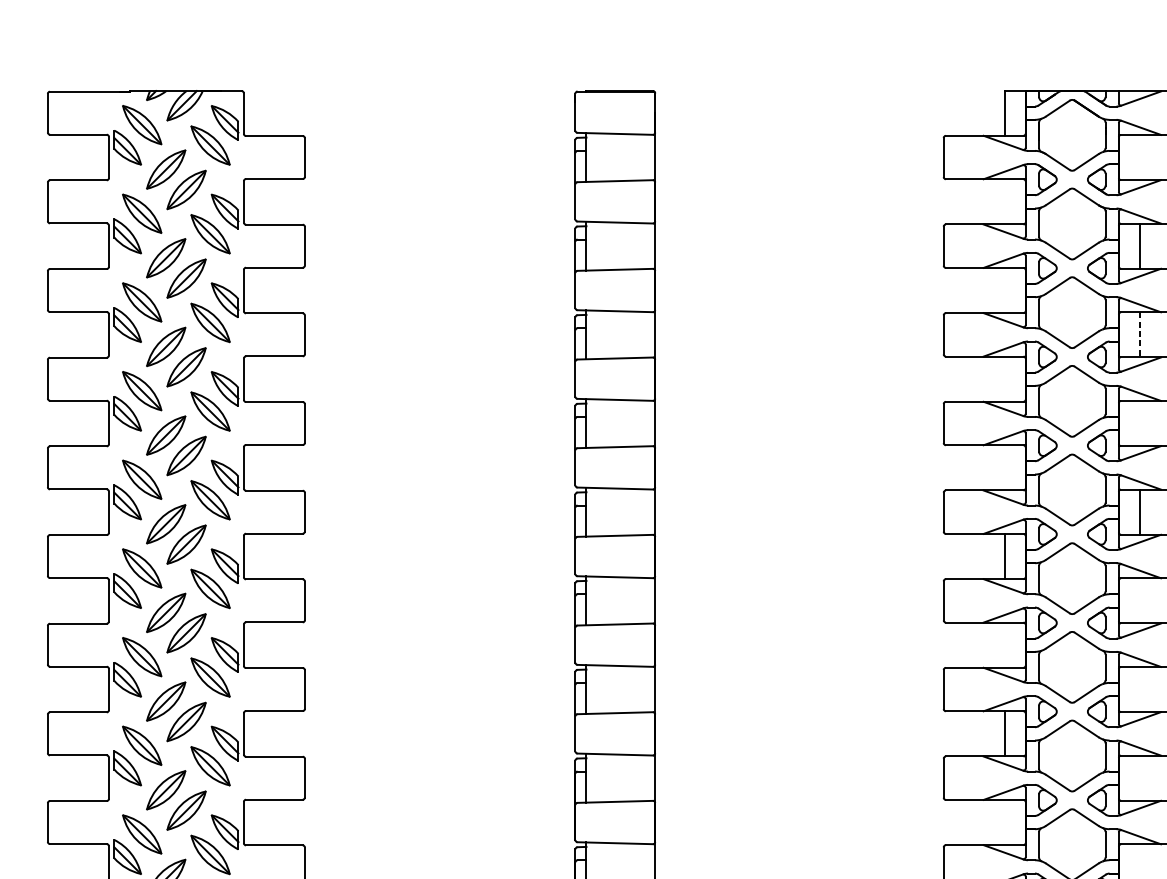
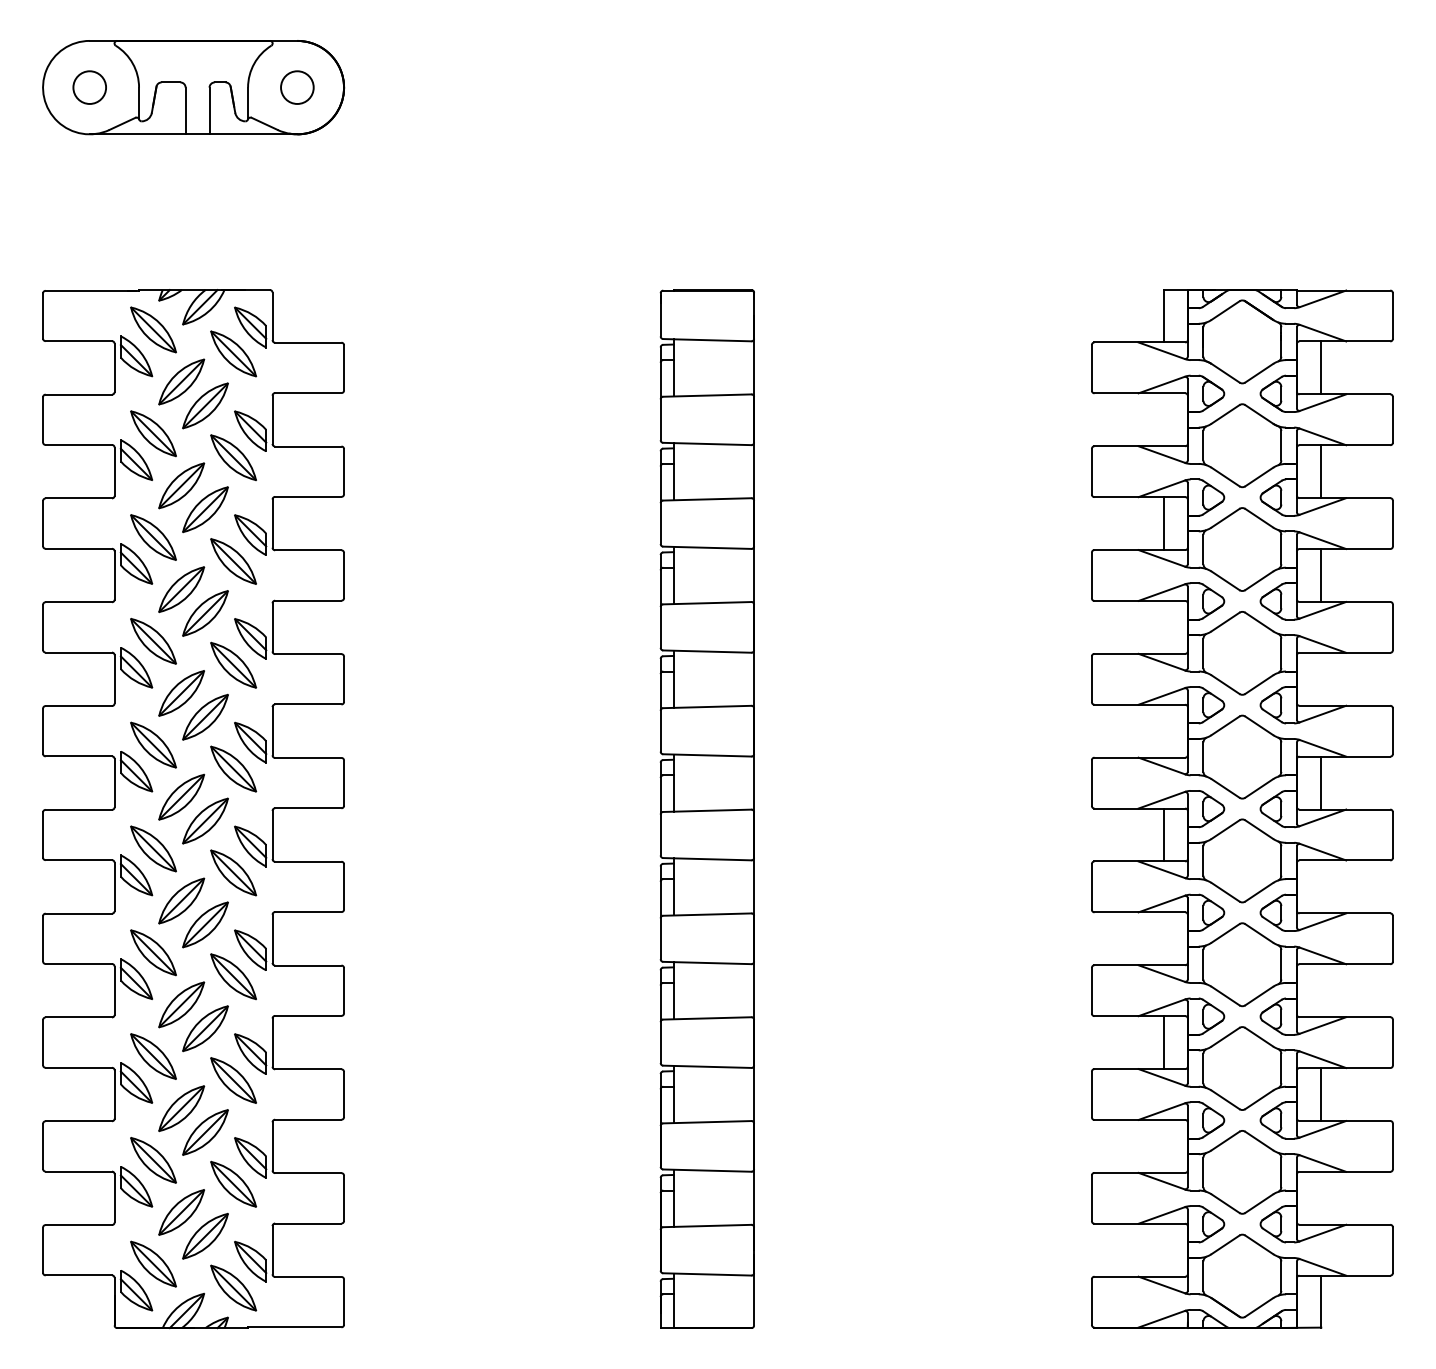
line: (1139, 157) -> (1321, 367), added
line: (1004, 290) -> (1163, 523), added
line: (1139, 335) -> (1321, 576), dashed -> solid
line: (1139, 778) -> (1321, 1094), added

